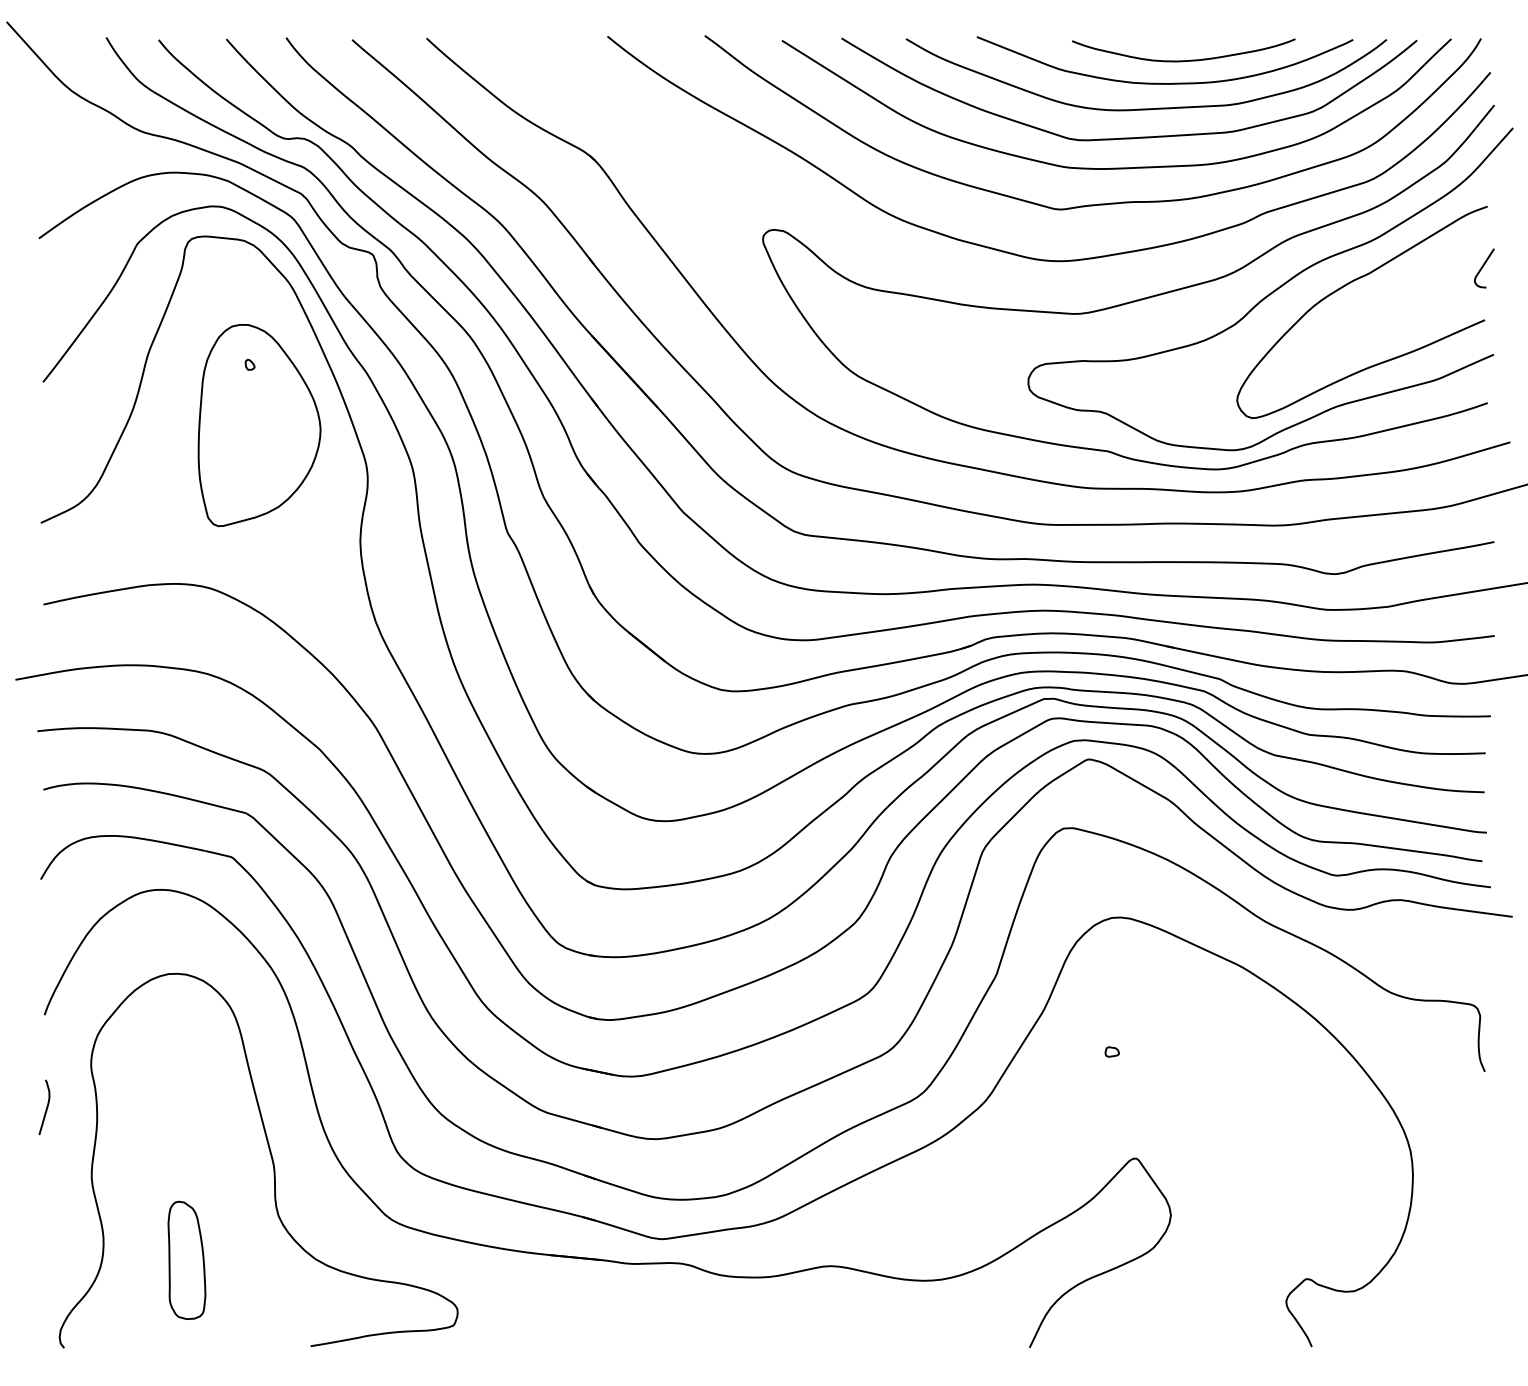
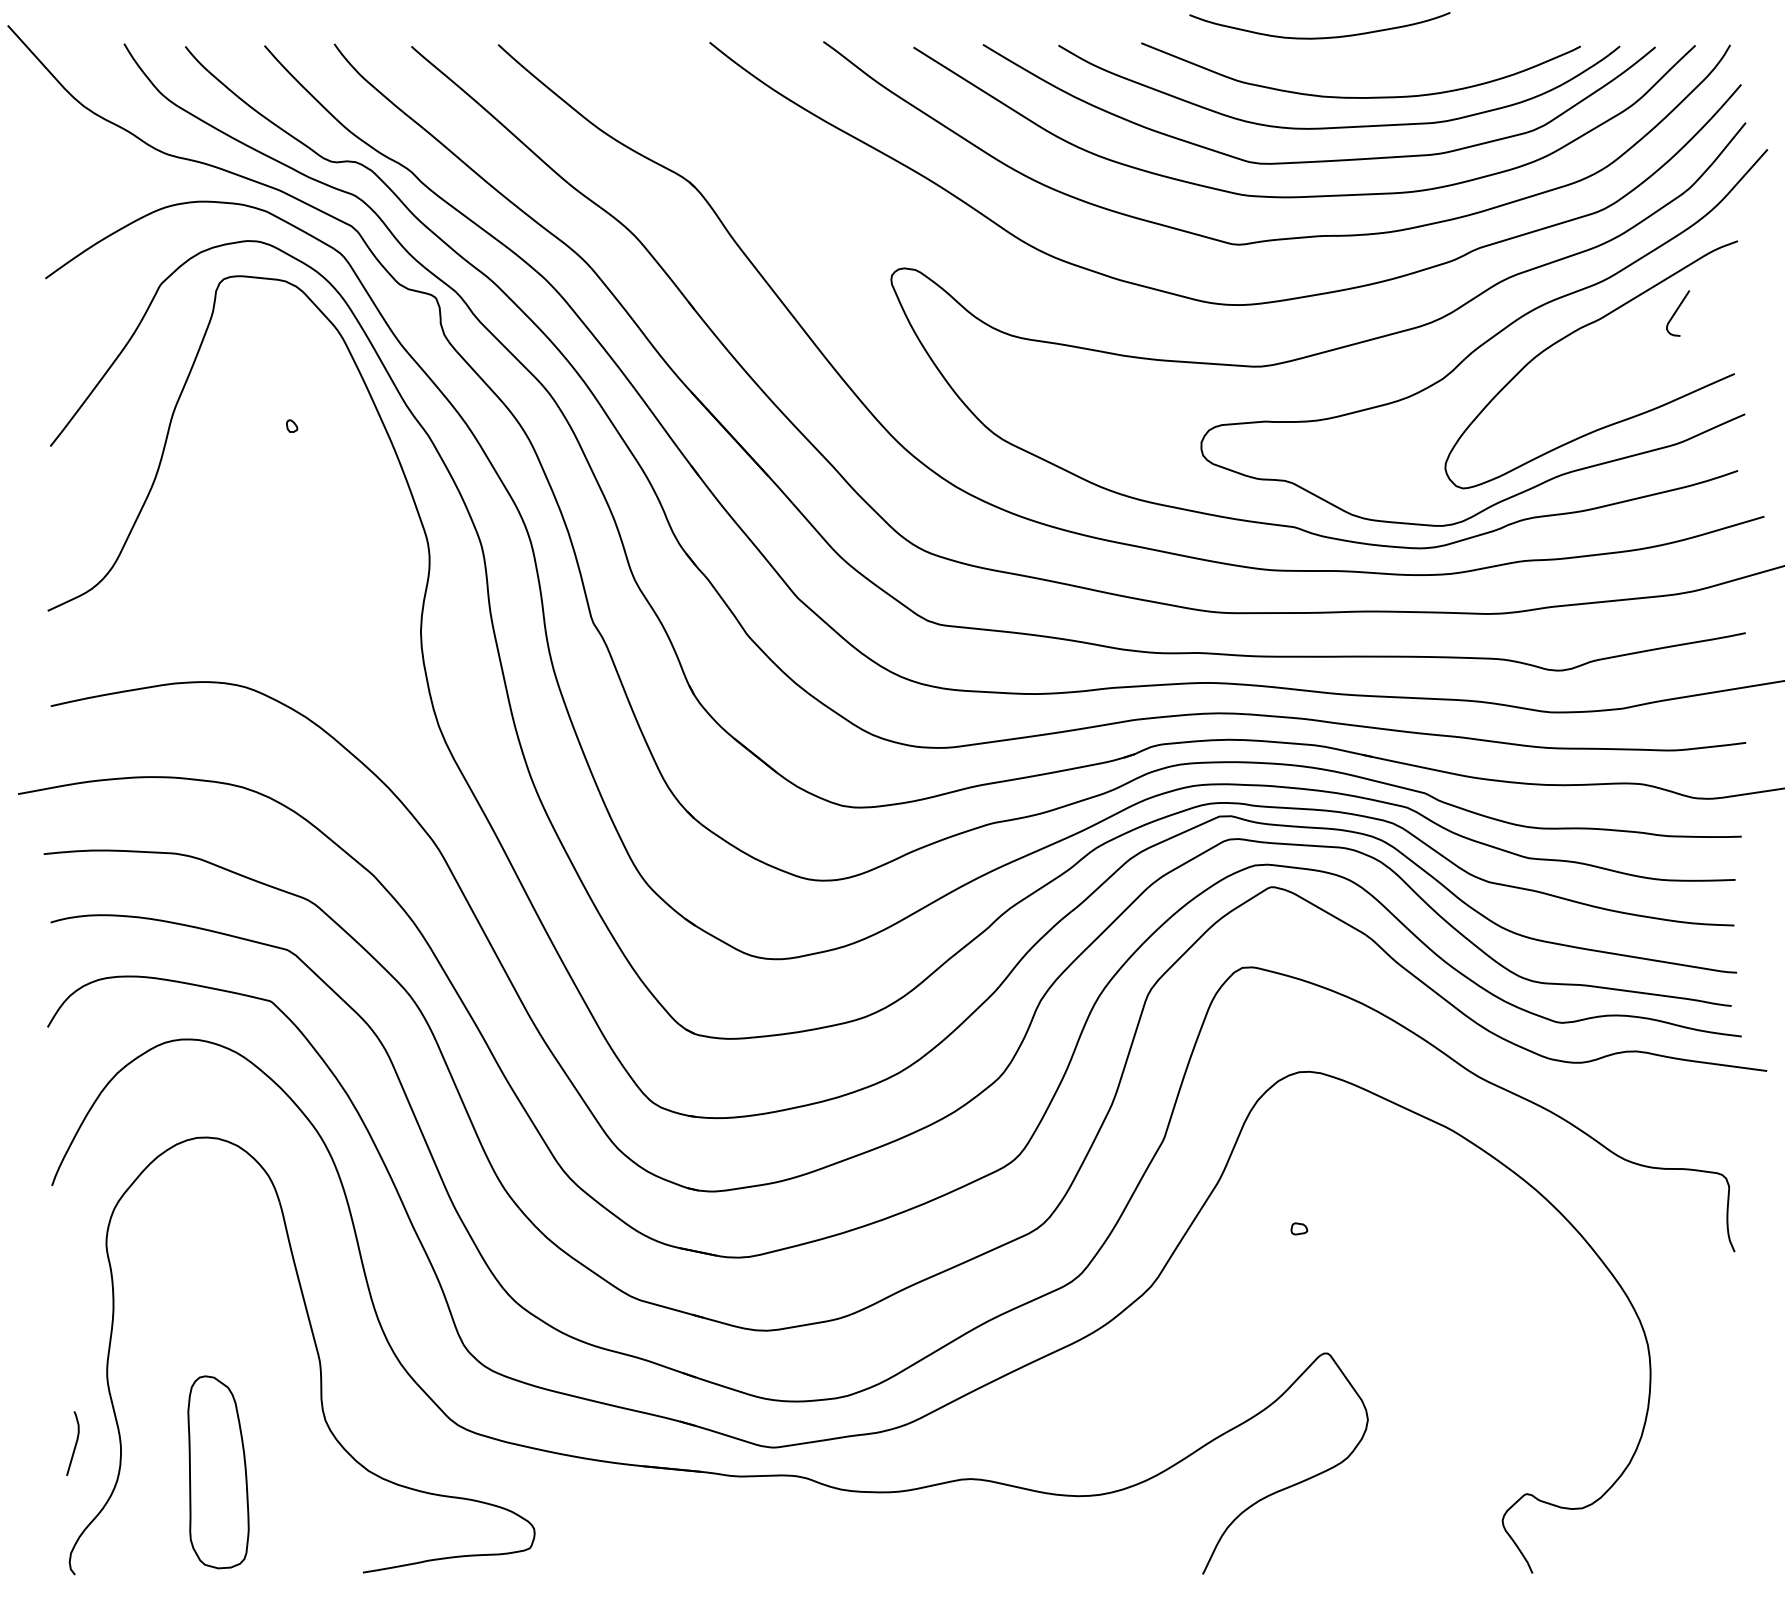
curve: (1183, 60) -> (1319, 37), moved
curve: (1483, 266) -> (1677, 311), moved
part: (259, 425) -> (303, 496), removed
curve: (45, 1109) -> (74, 1445), moved
part: (186, 1260) -> (217, 1472), size x1.4

